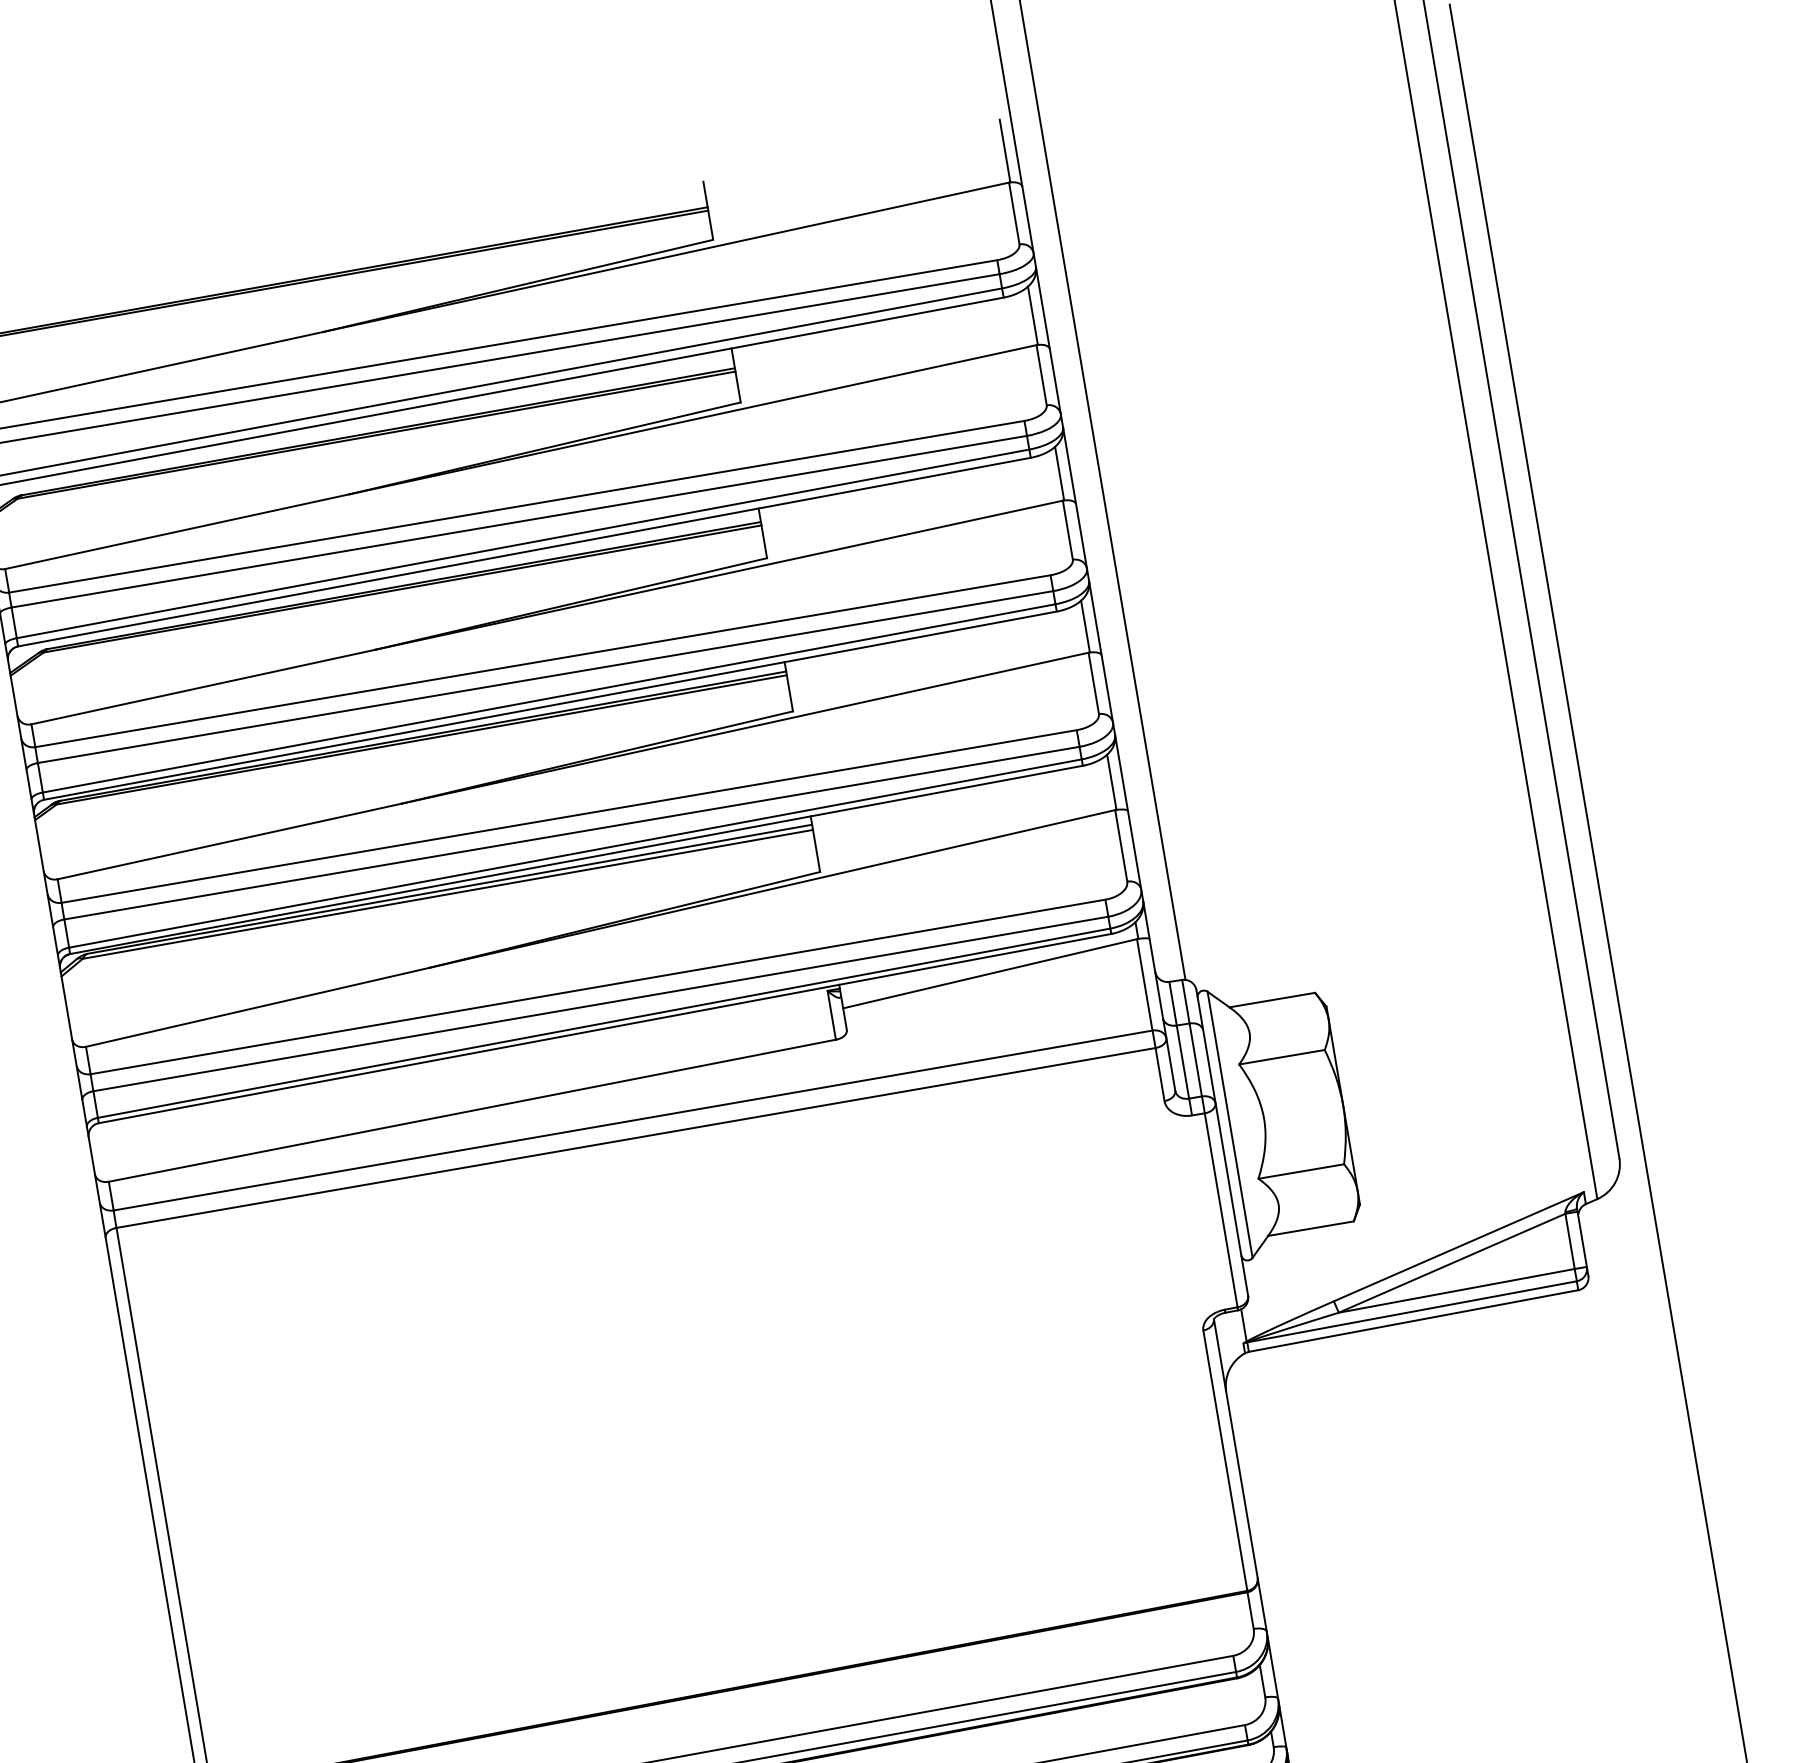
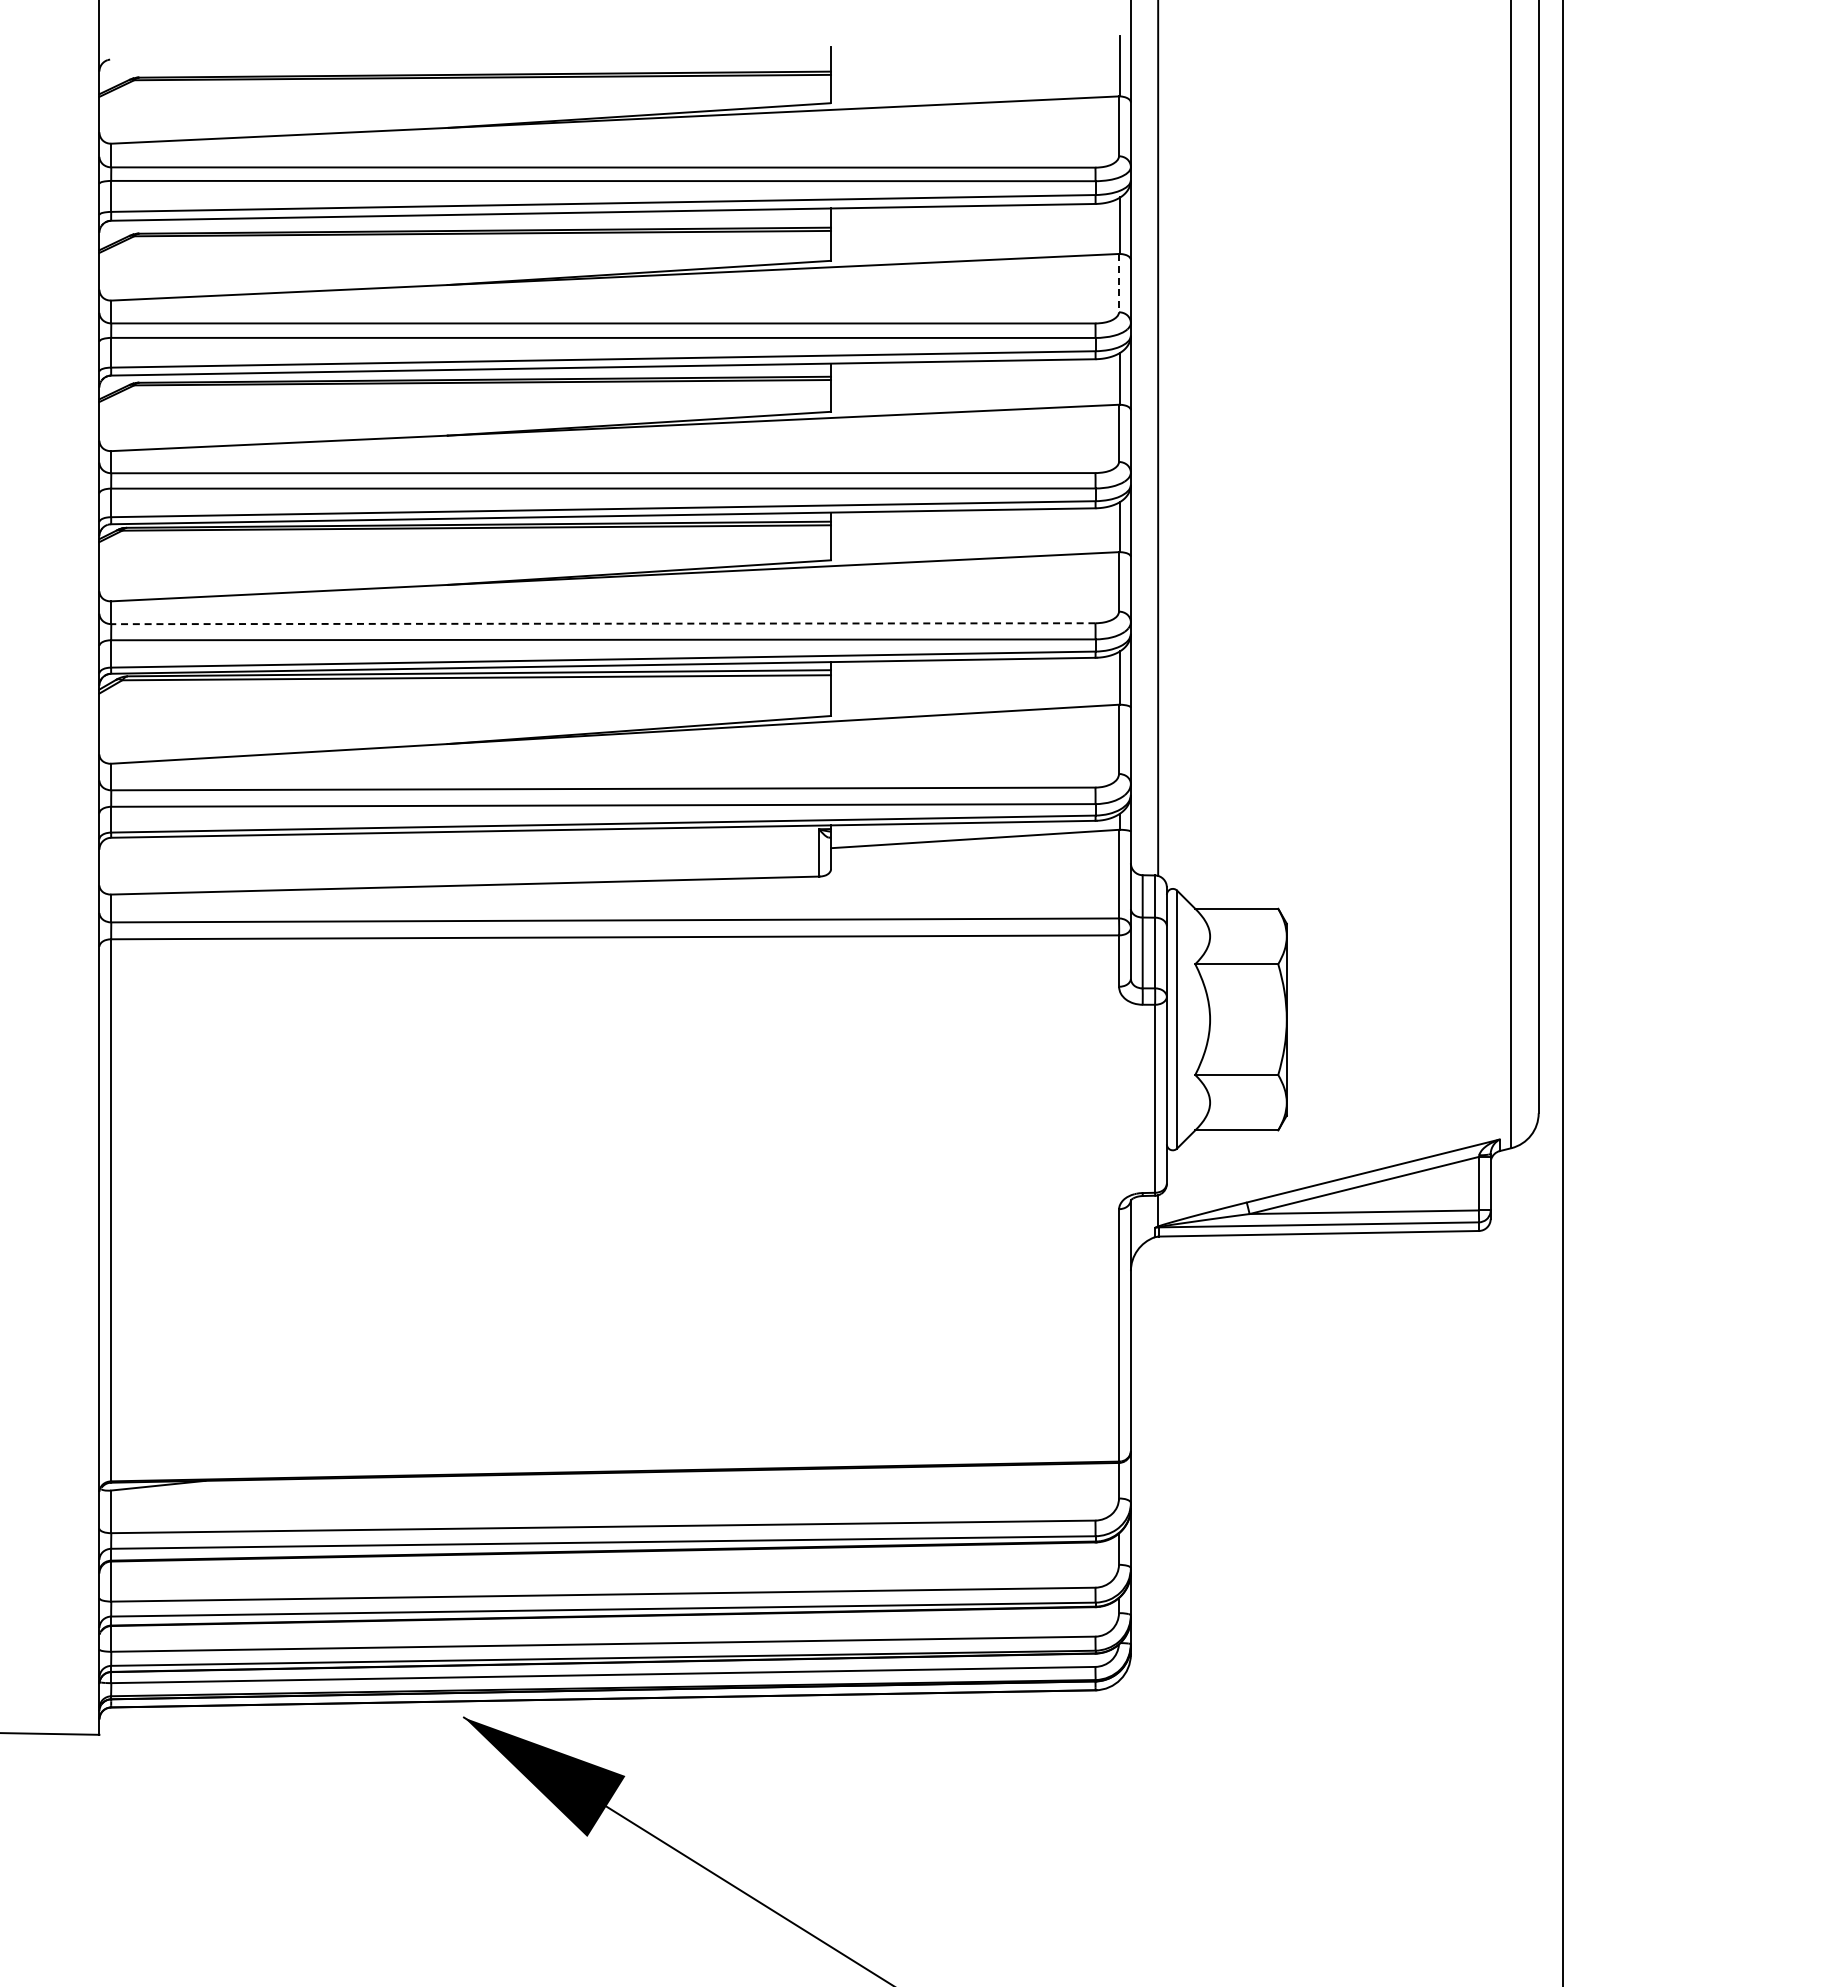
line: (1042, 375) -> (1119, 283), solid -> dashed
line: (568, 816) -> (602, 623), solid -> dashed

